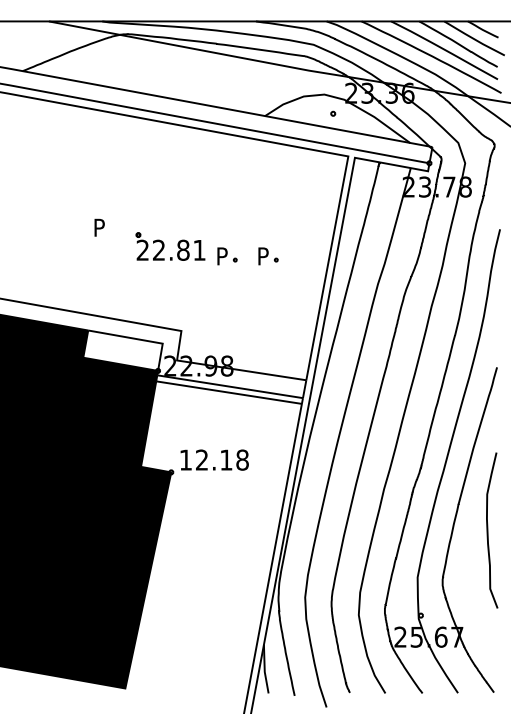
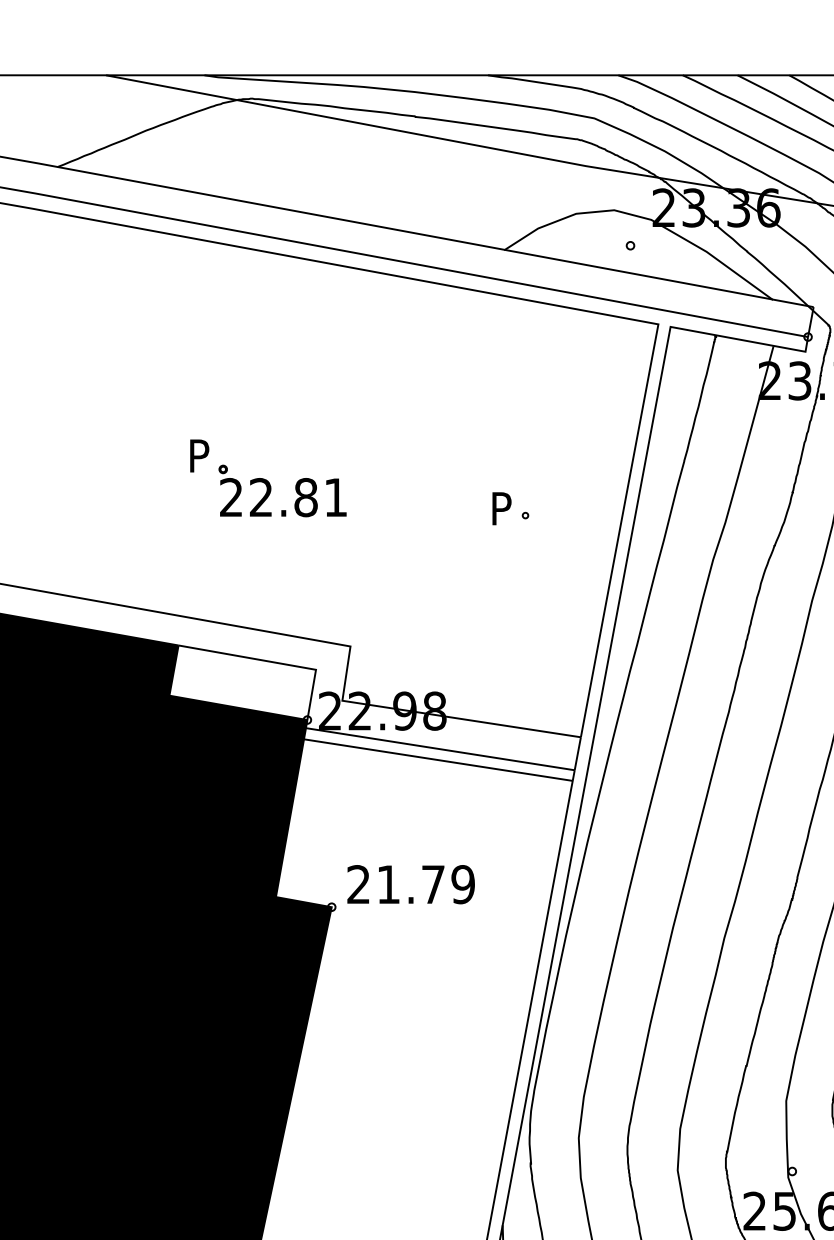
part: (170, 246) -> (282, 490), moved
part: (227, 256) -> (435, 508), removed
text: (213, 459) -> (409, 883), 12.18 -> 21.79

